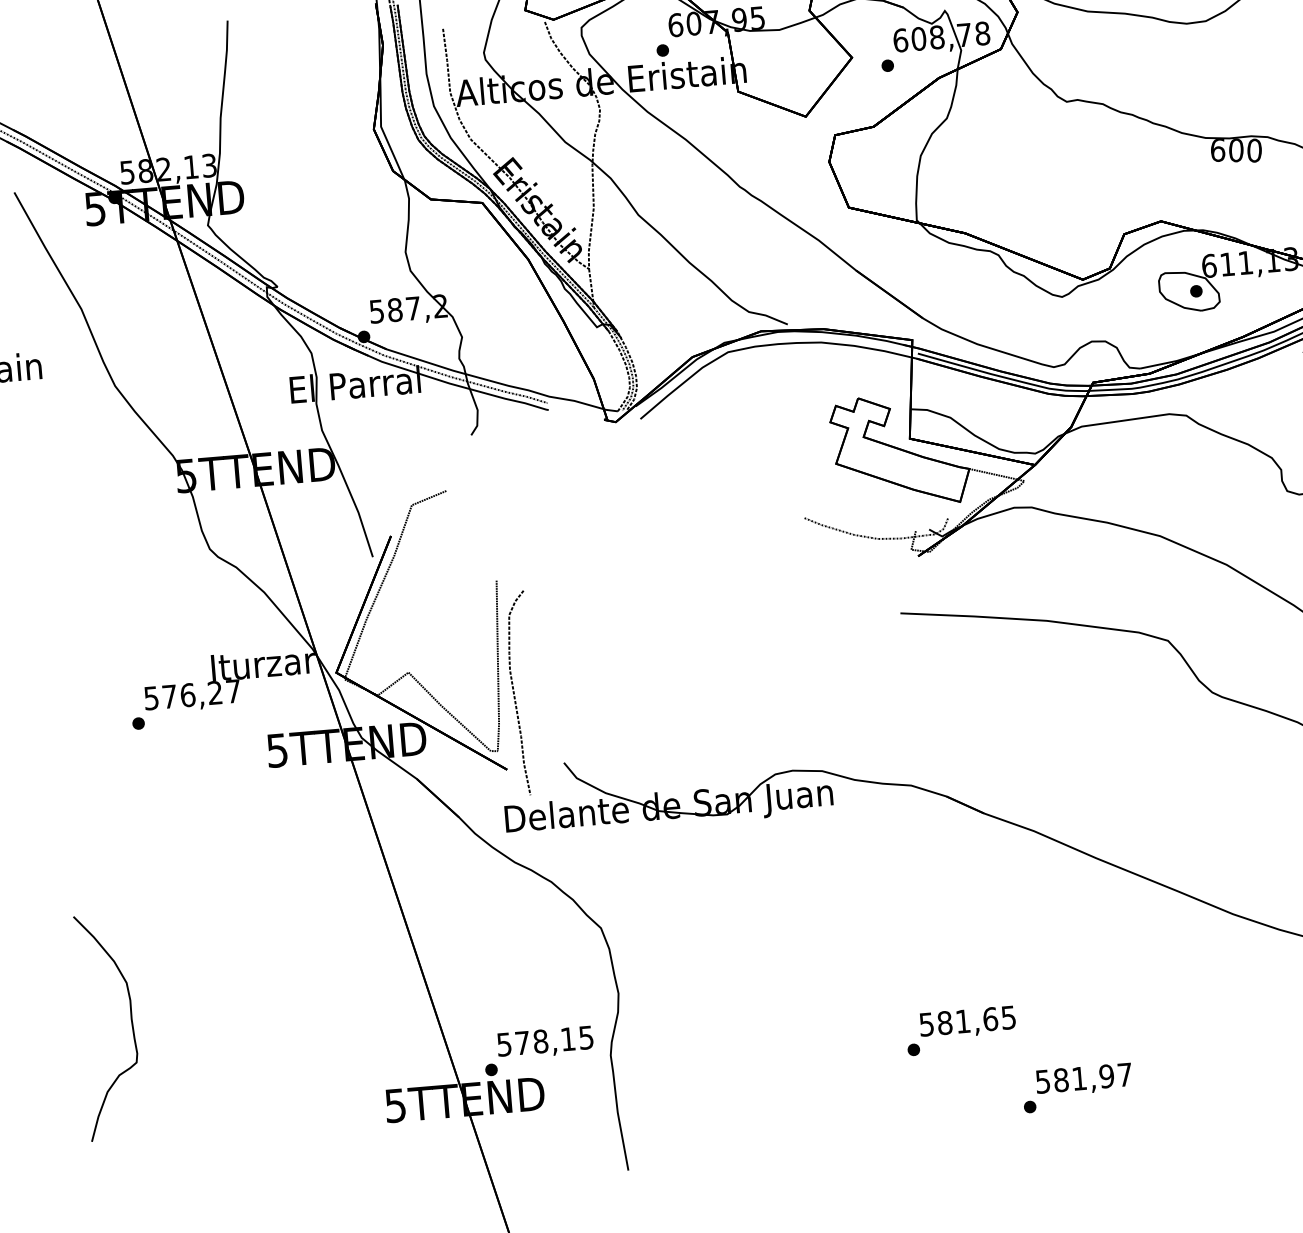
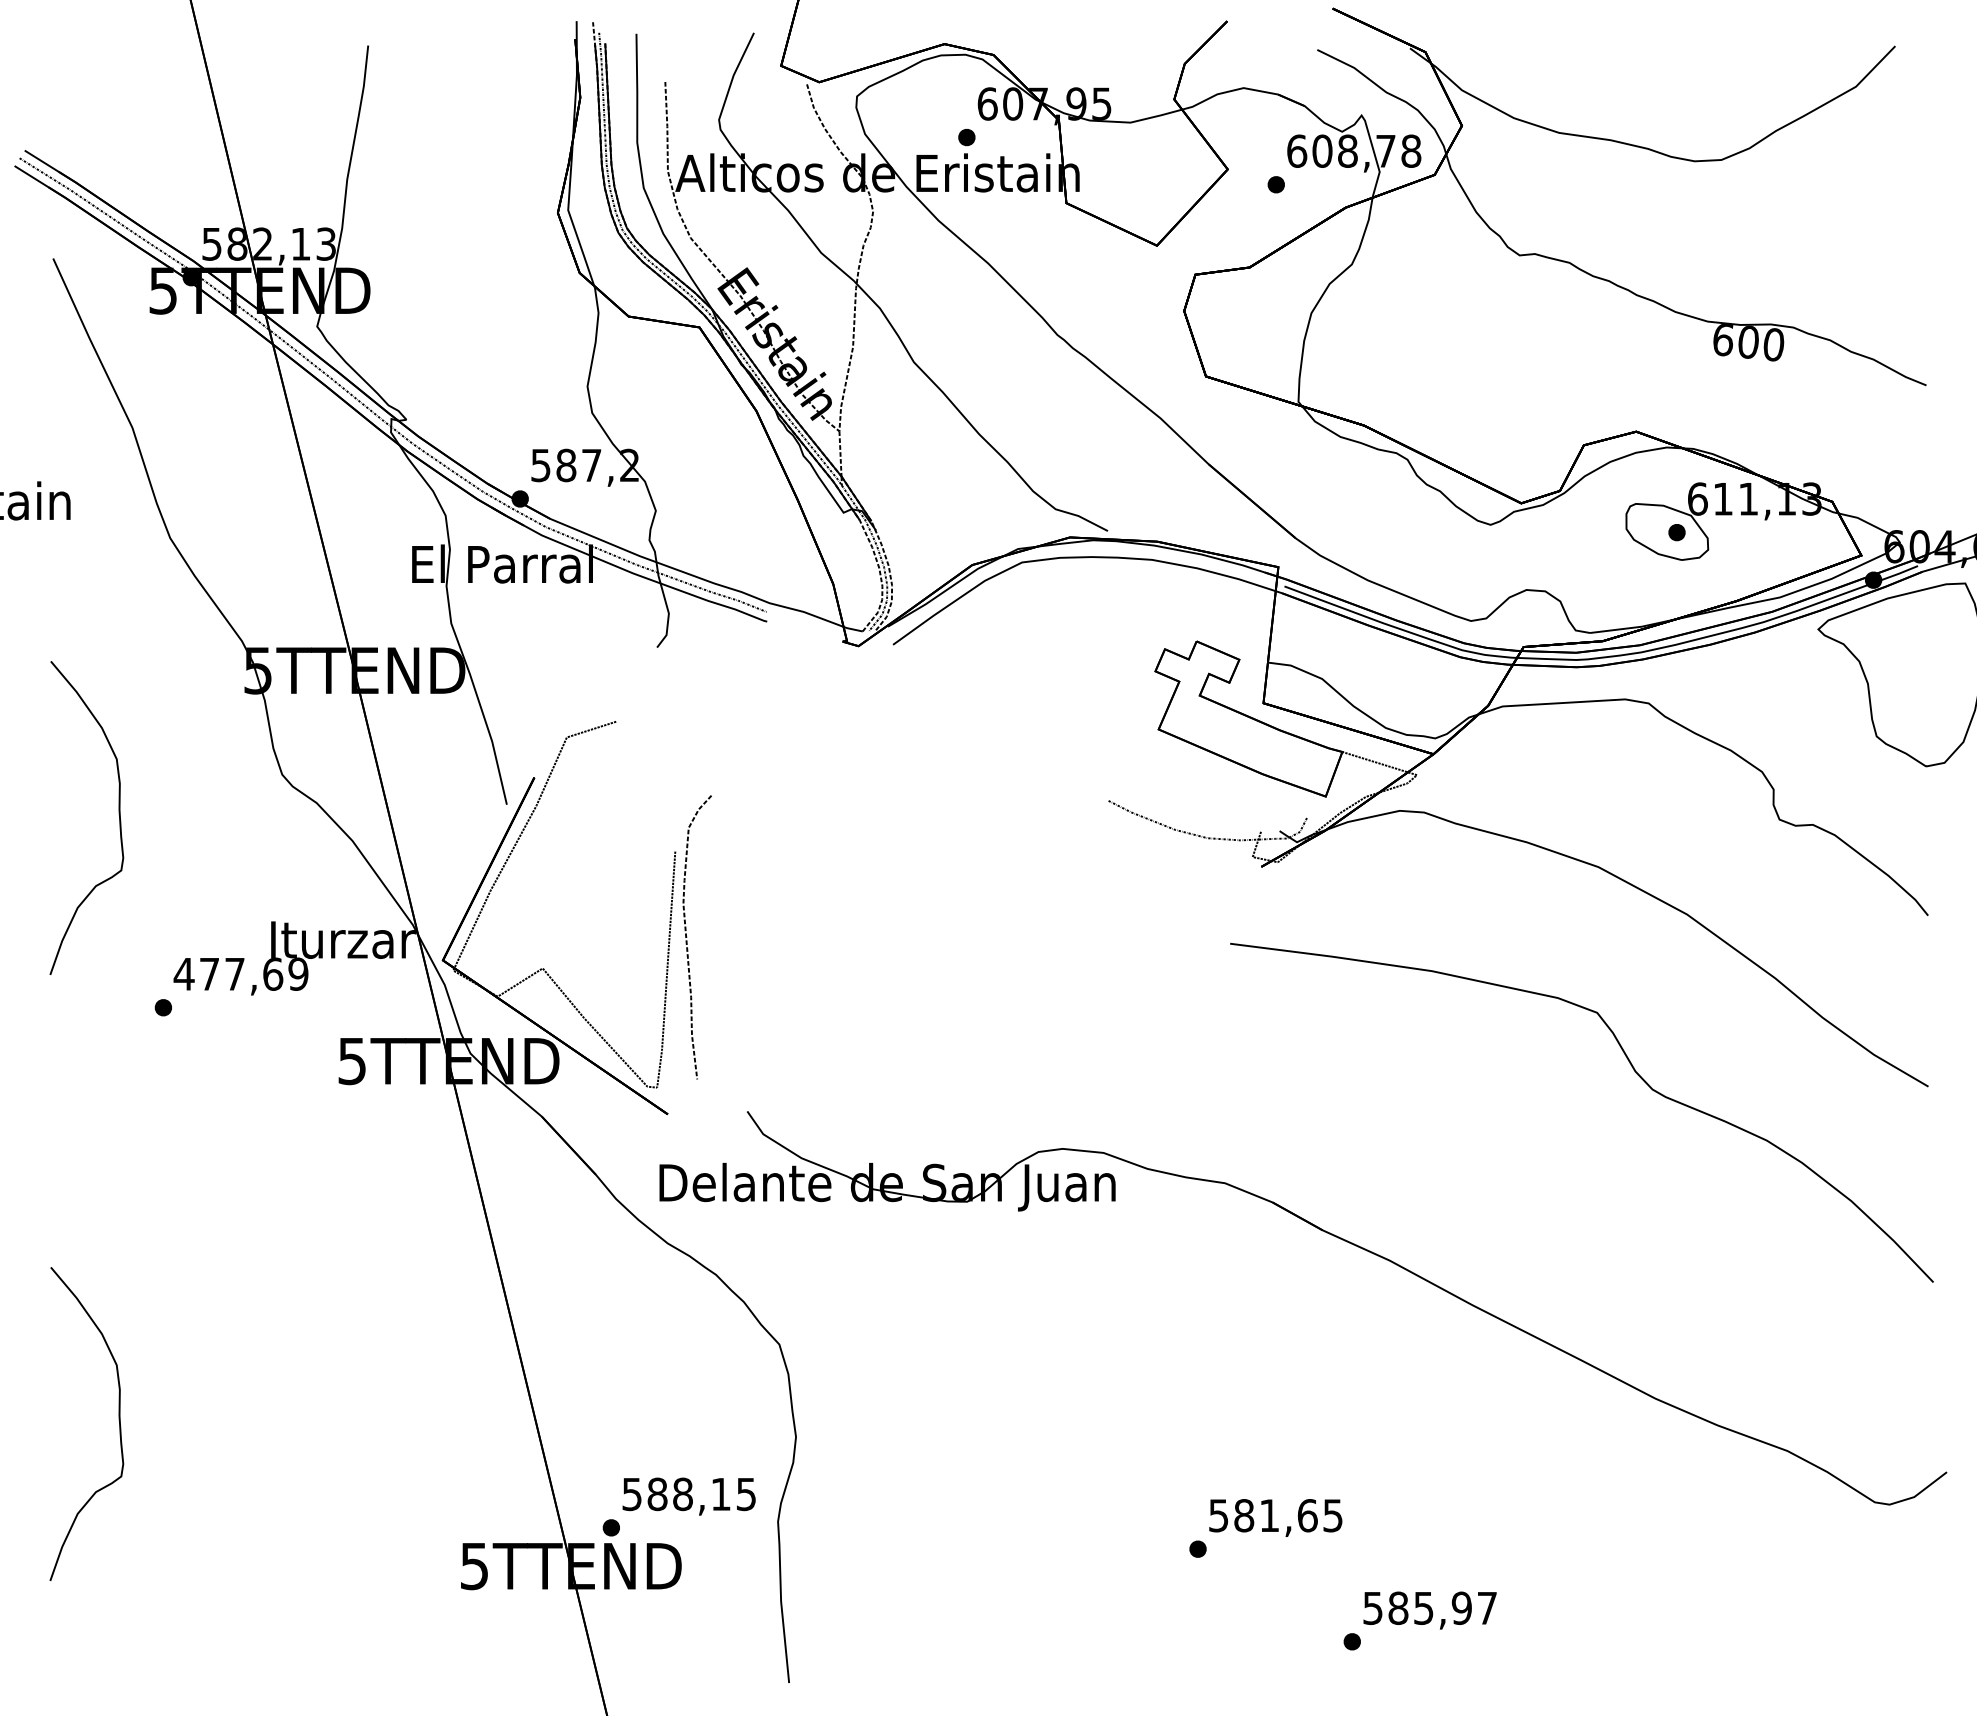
part: (94, 587) -> (118, 814), added
curve: (514, 693) -> (687, 937), moved
text: (191, 694) -> (240, 973), 576,27 -> 477,69
text: (522, 1043) -> (657, 1494), 578,15 -> 588,15
text: (1079, 1078) -> (1423, 1608), 581,97 -> 585,97

